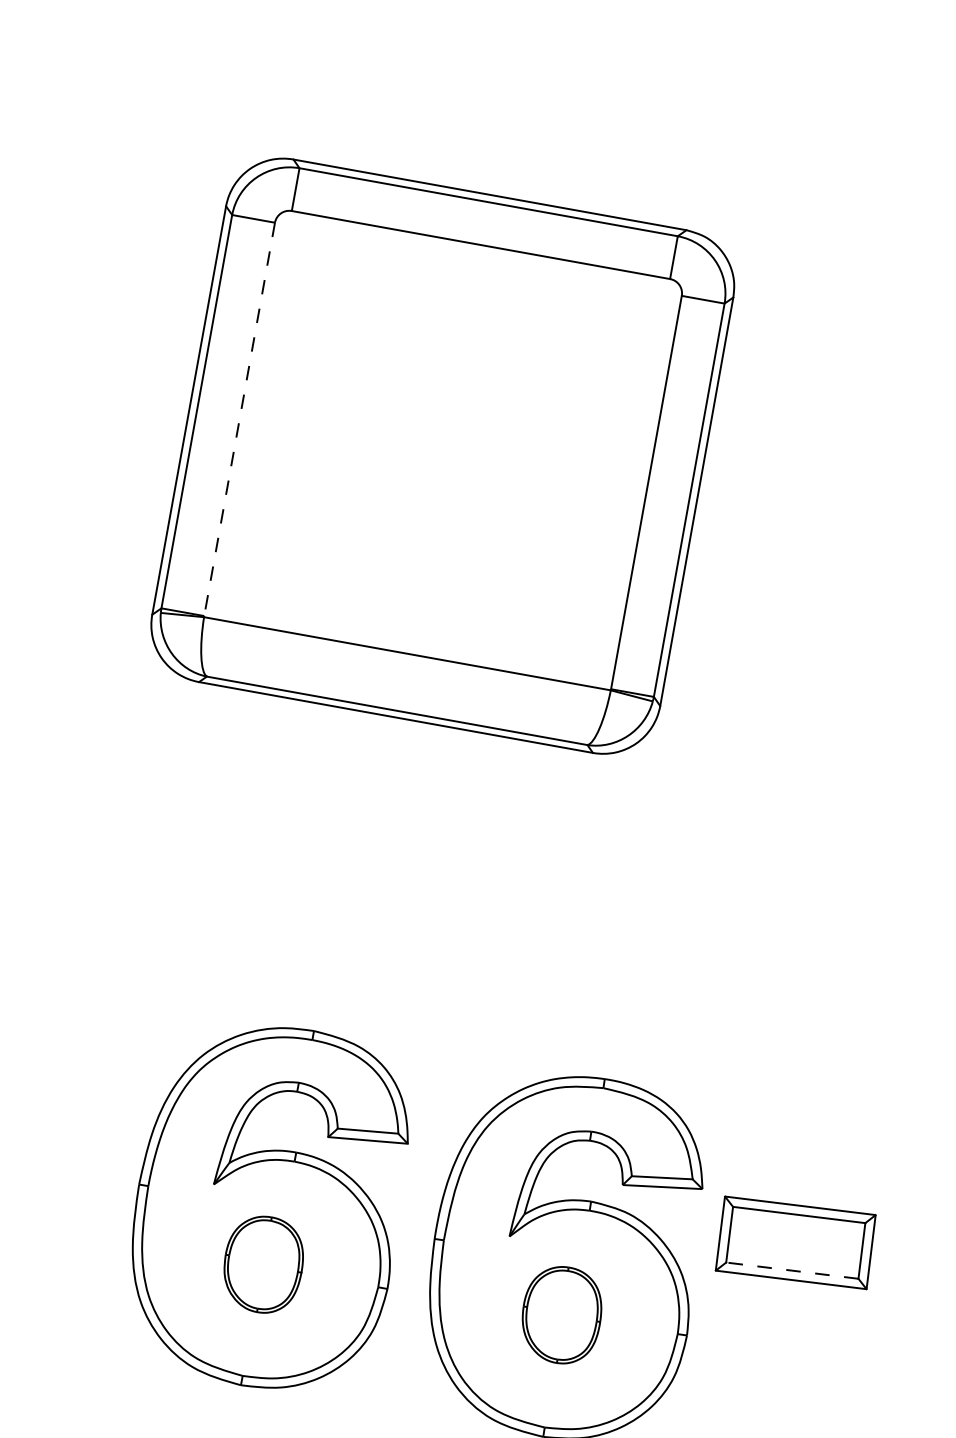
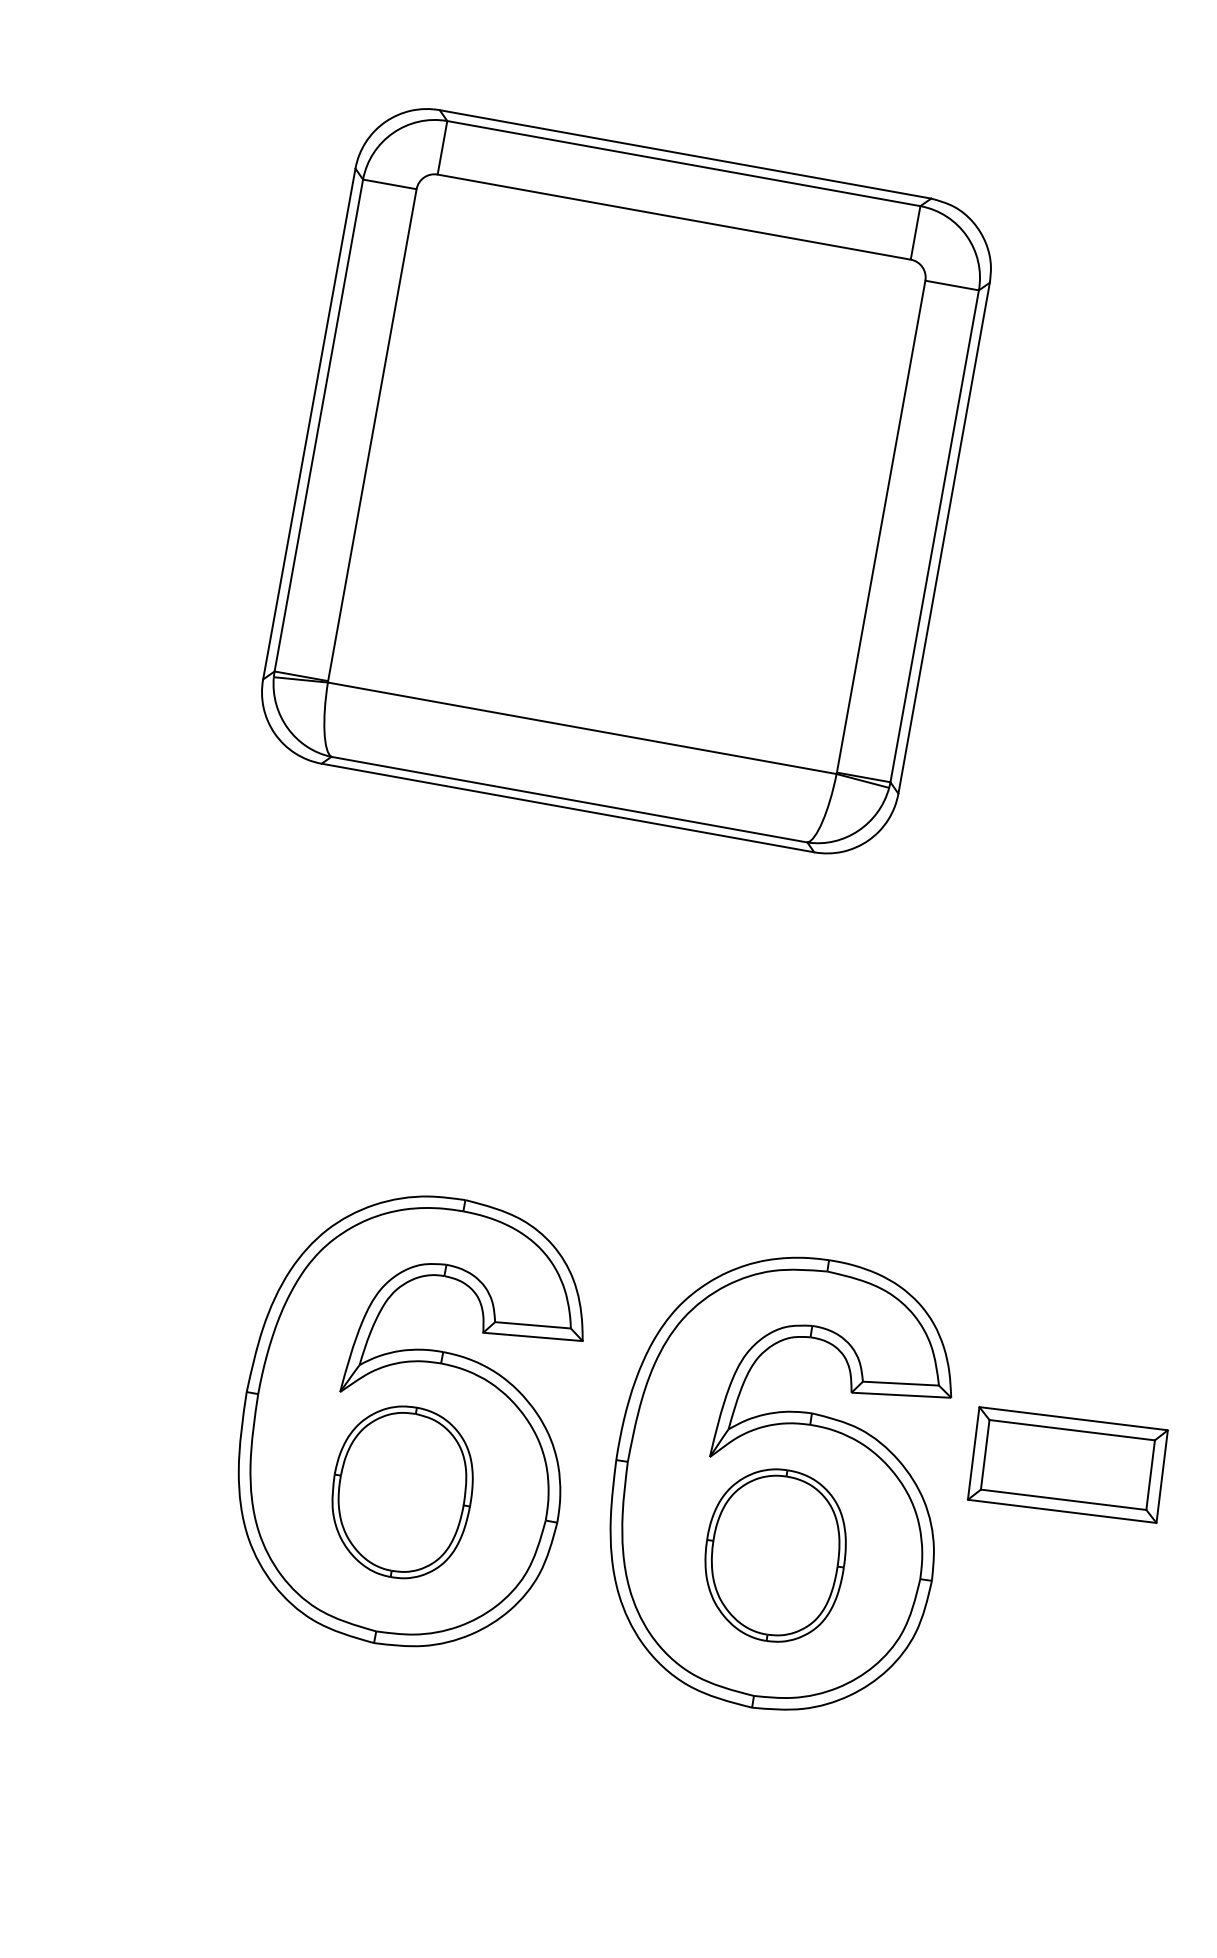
line: (239, 419) -> (372, 435), dashed -> solid
part: (263, 1264) -> (402, 1492), size x1.43
line: (792, 1270) -> (1063, 1499), dashed -> solid
part: (561, 1315) -> (775, 1555), size x1.43

